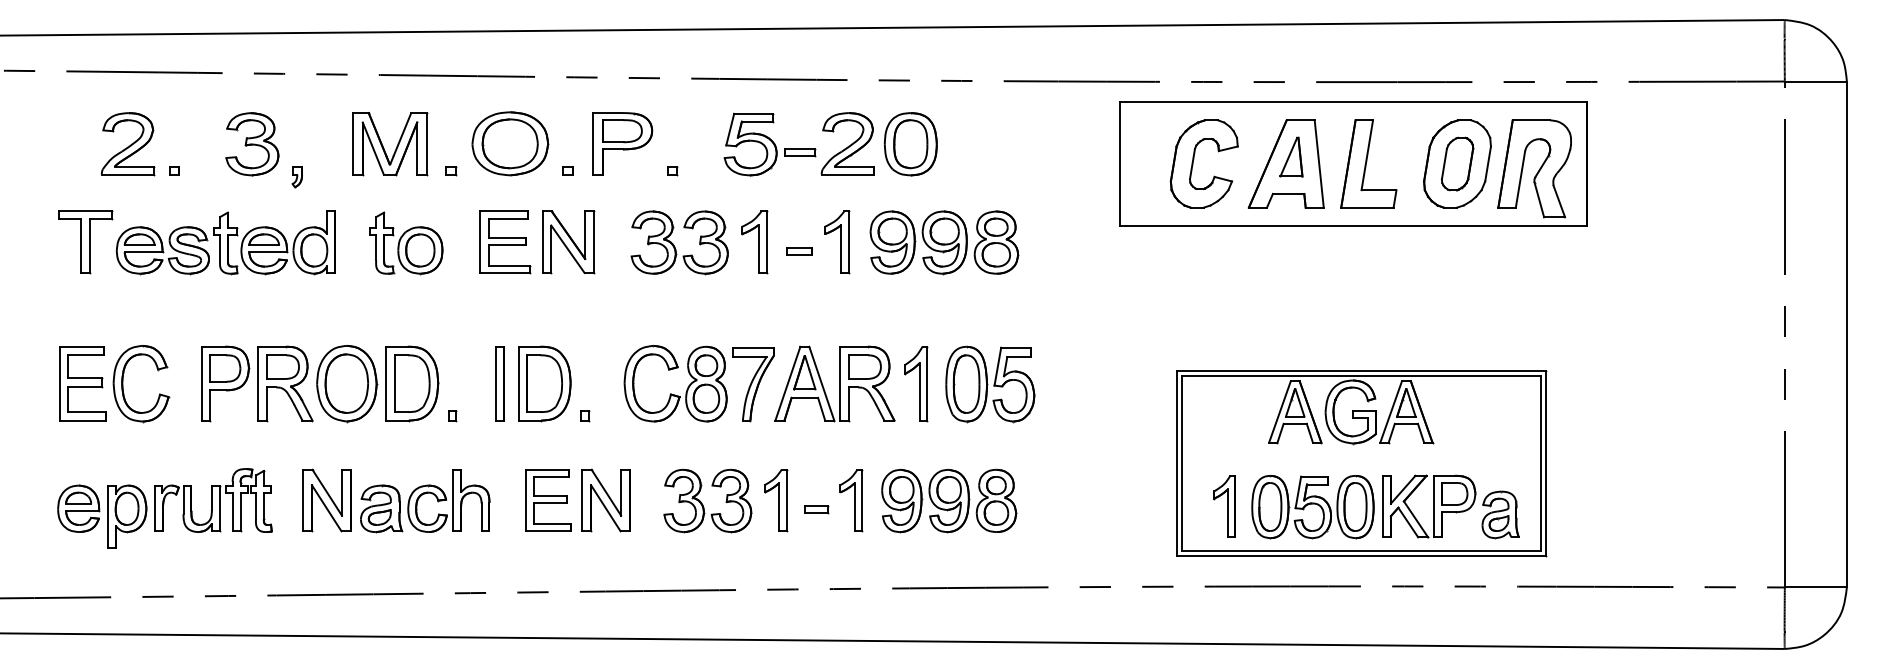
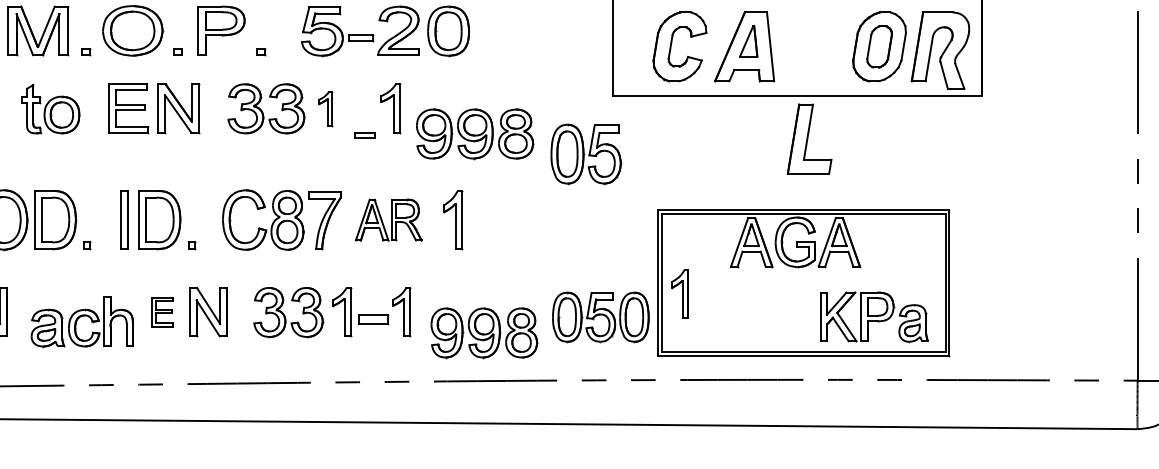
part: (1368, 163) -> (809, 138), moved
part: (754, 242) -> (325, 108), size x0.7
part: (944, 242) -> (475, 133), moved
part: (799, 251) -> (364, 135), moved
part: (834, 383) -> (388, 219), size x0.7
part: (990, 384) -> (586, 154), moved
part: (421, 496) -> (79, 318), moved
part: (548, 500) -> (162, 312), size x0.6
part: (949, 500) -> (484, 332), moved
part: (1224, 506) -> (680, 293), moved
part: (1312, 507) -> (600, 317), moved
part: (816, 509) -> (374, 319), size x1.6

